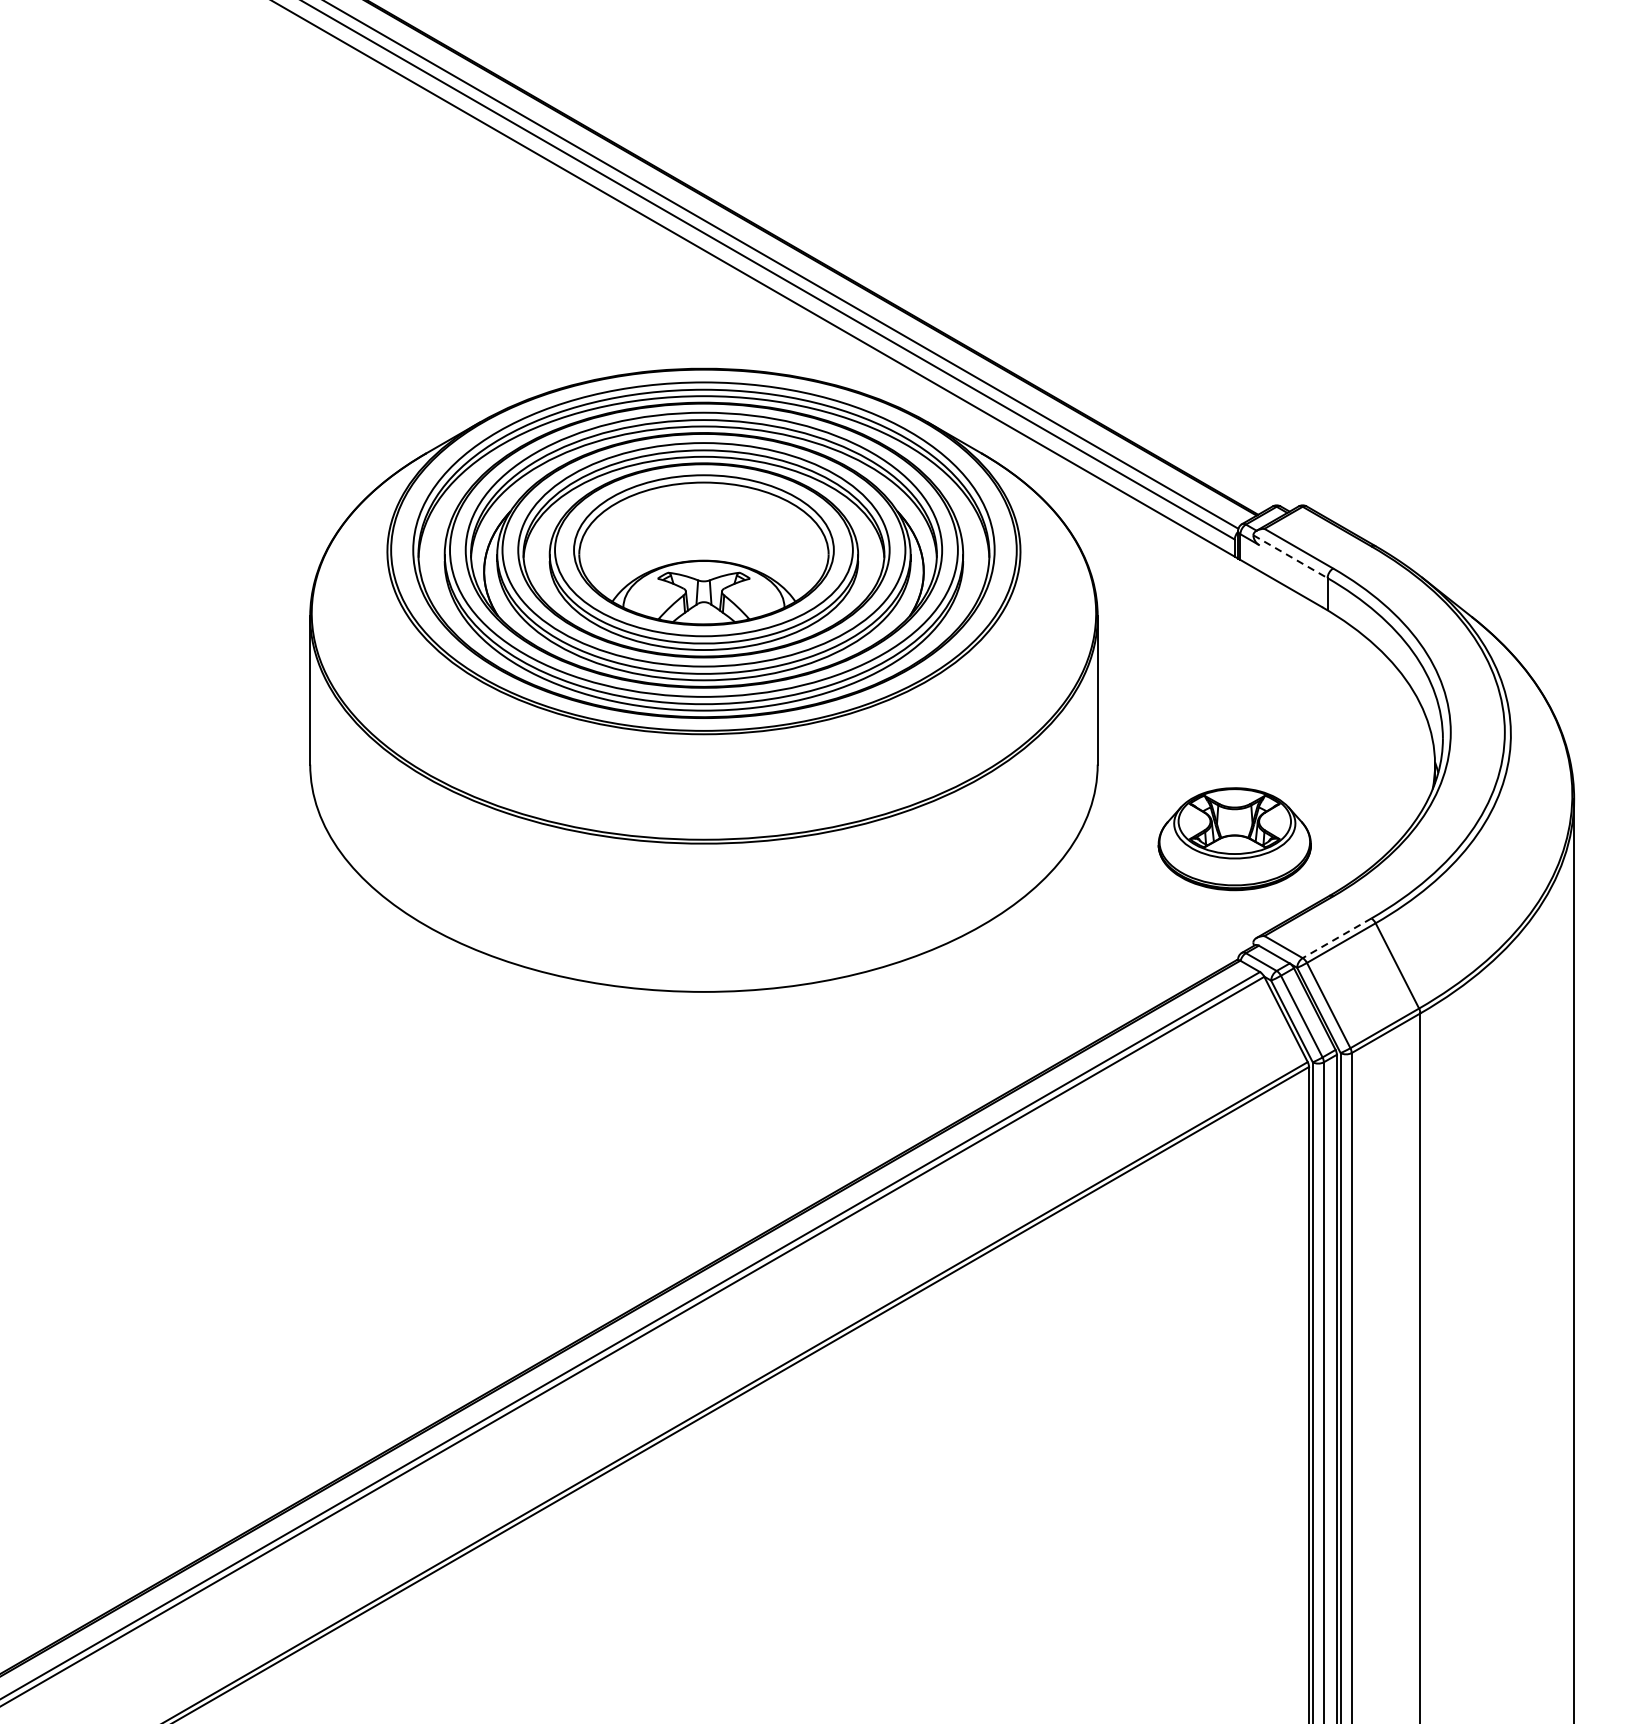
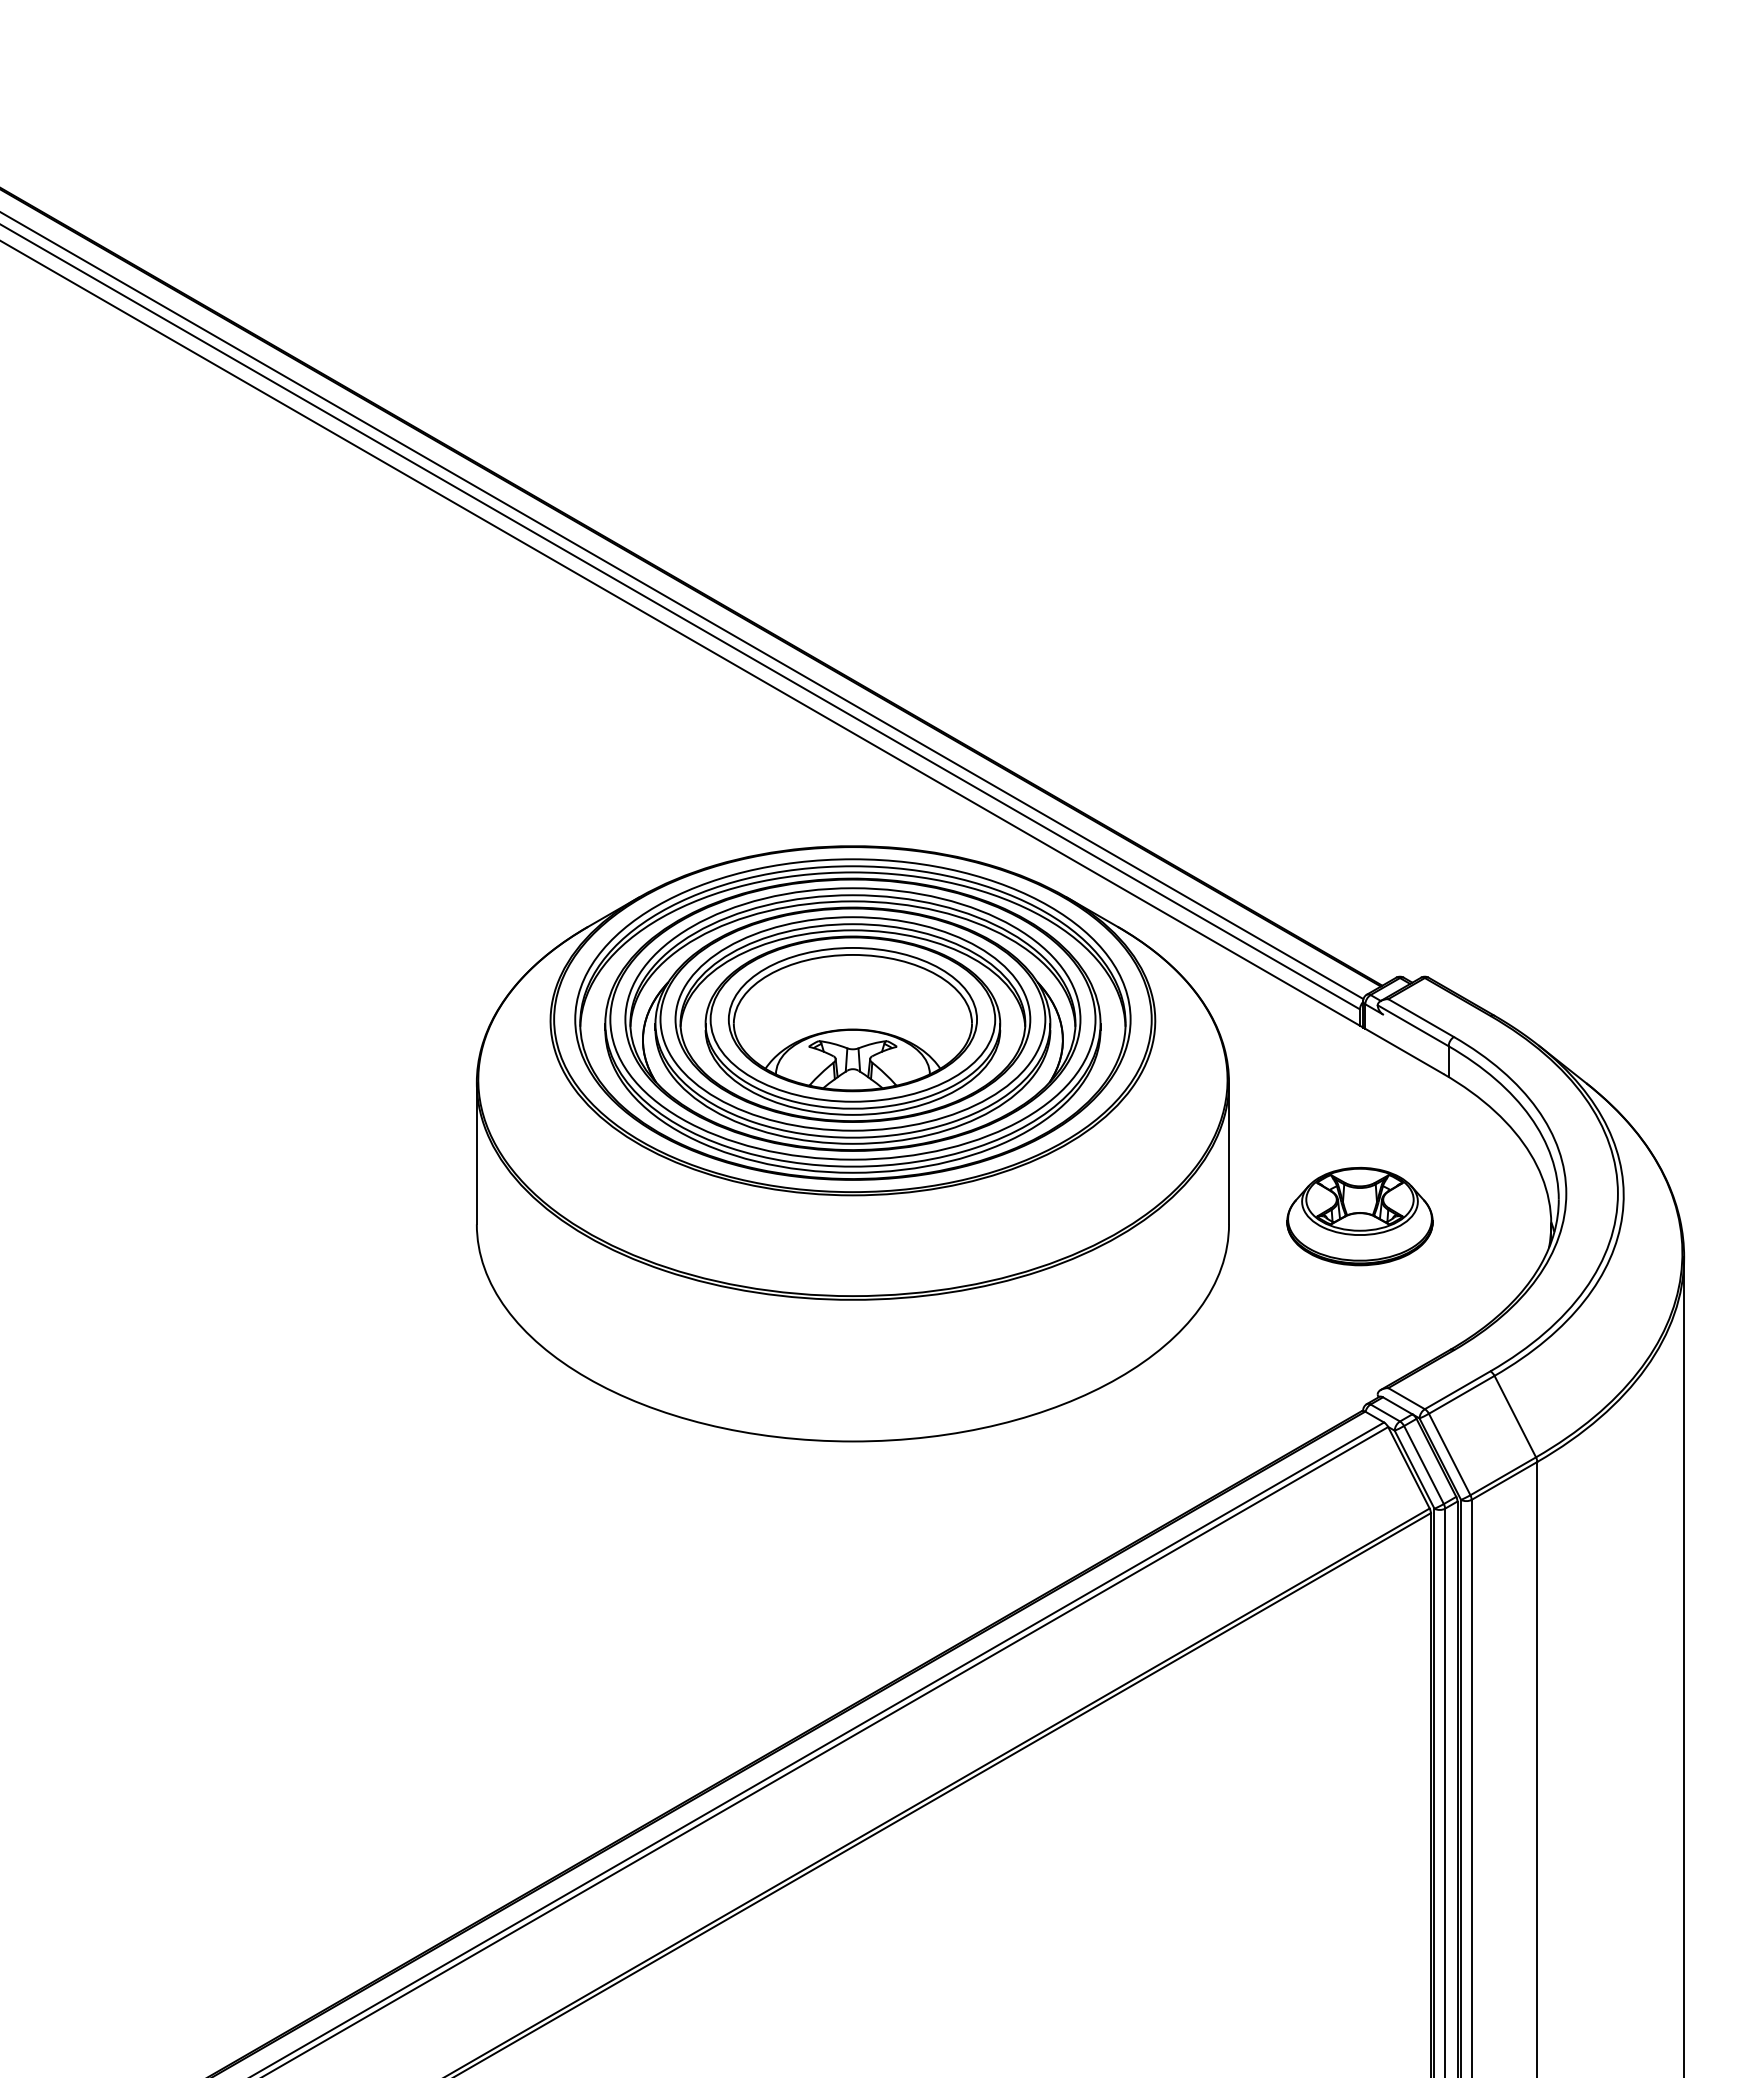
line: (1290, 556) -> (1413, 1025), dashed -> solid
part: (1234, 839) -> (1359, 1216), moved
line: (1336, 938) -> (1457, 1390), dashed -> solid

